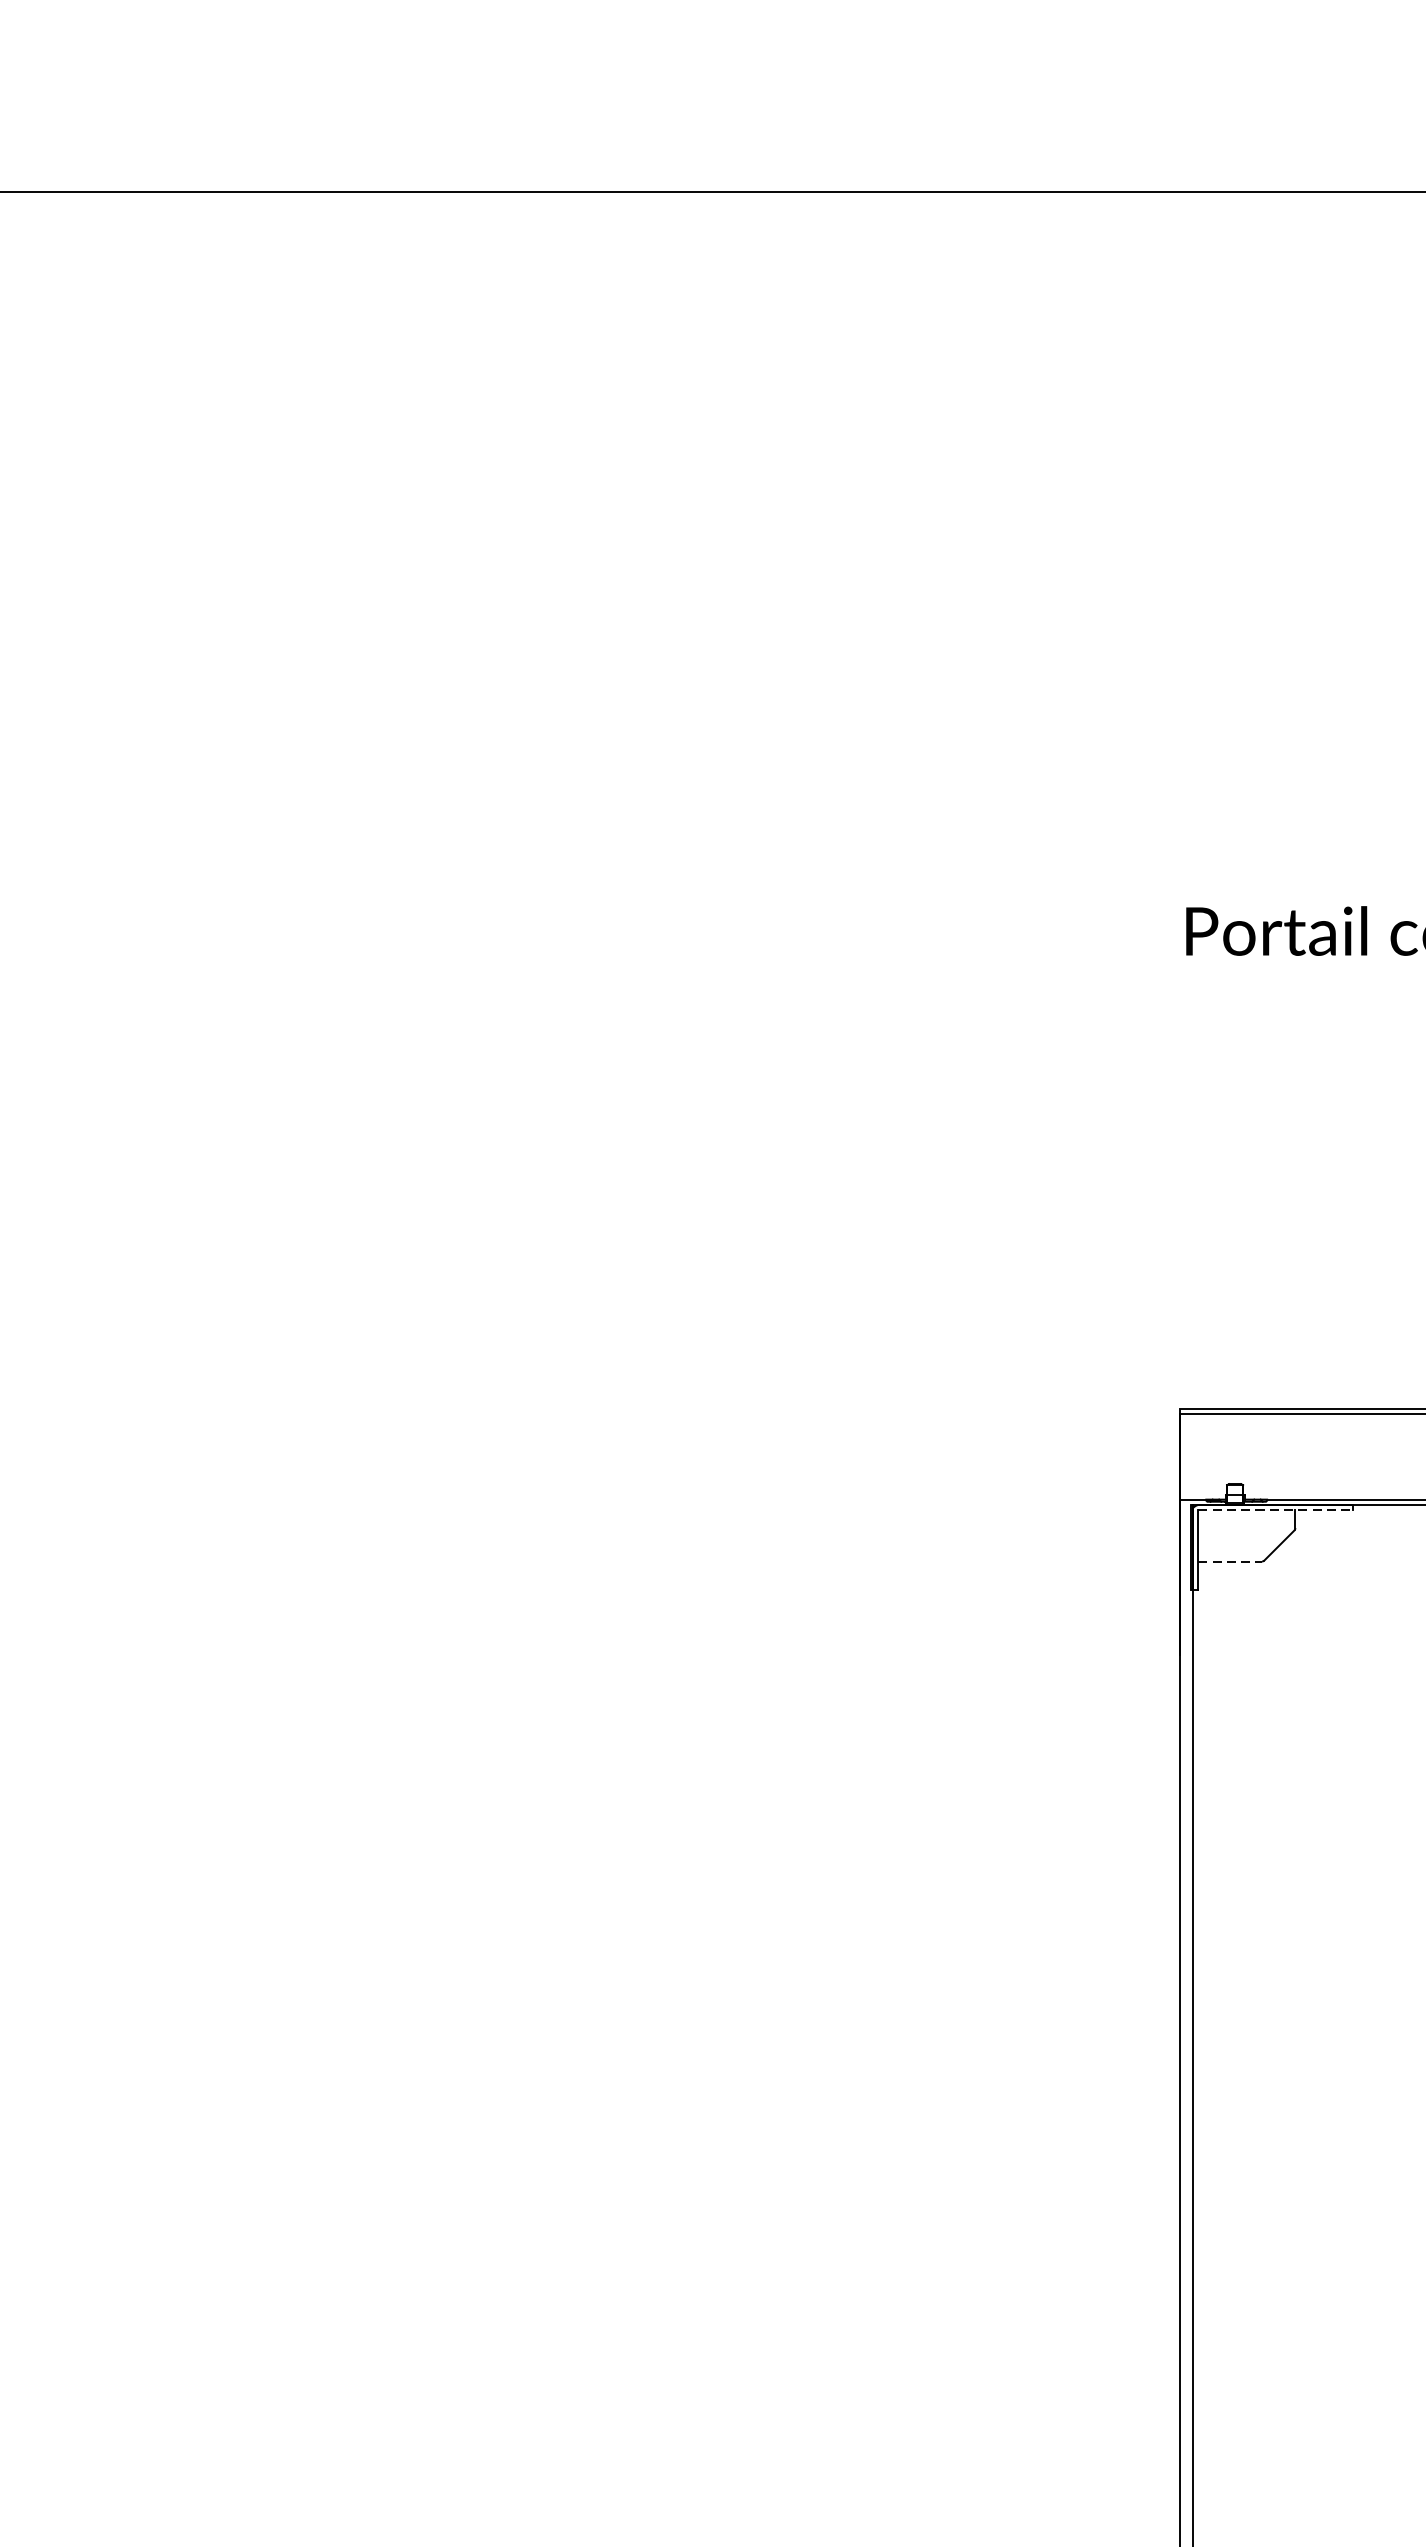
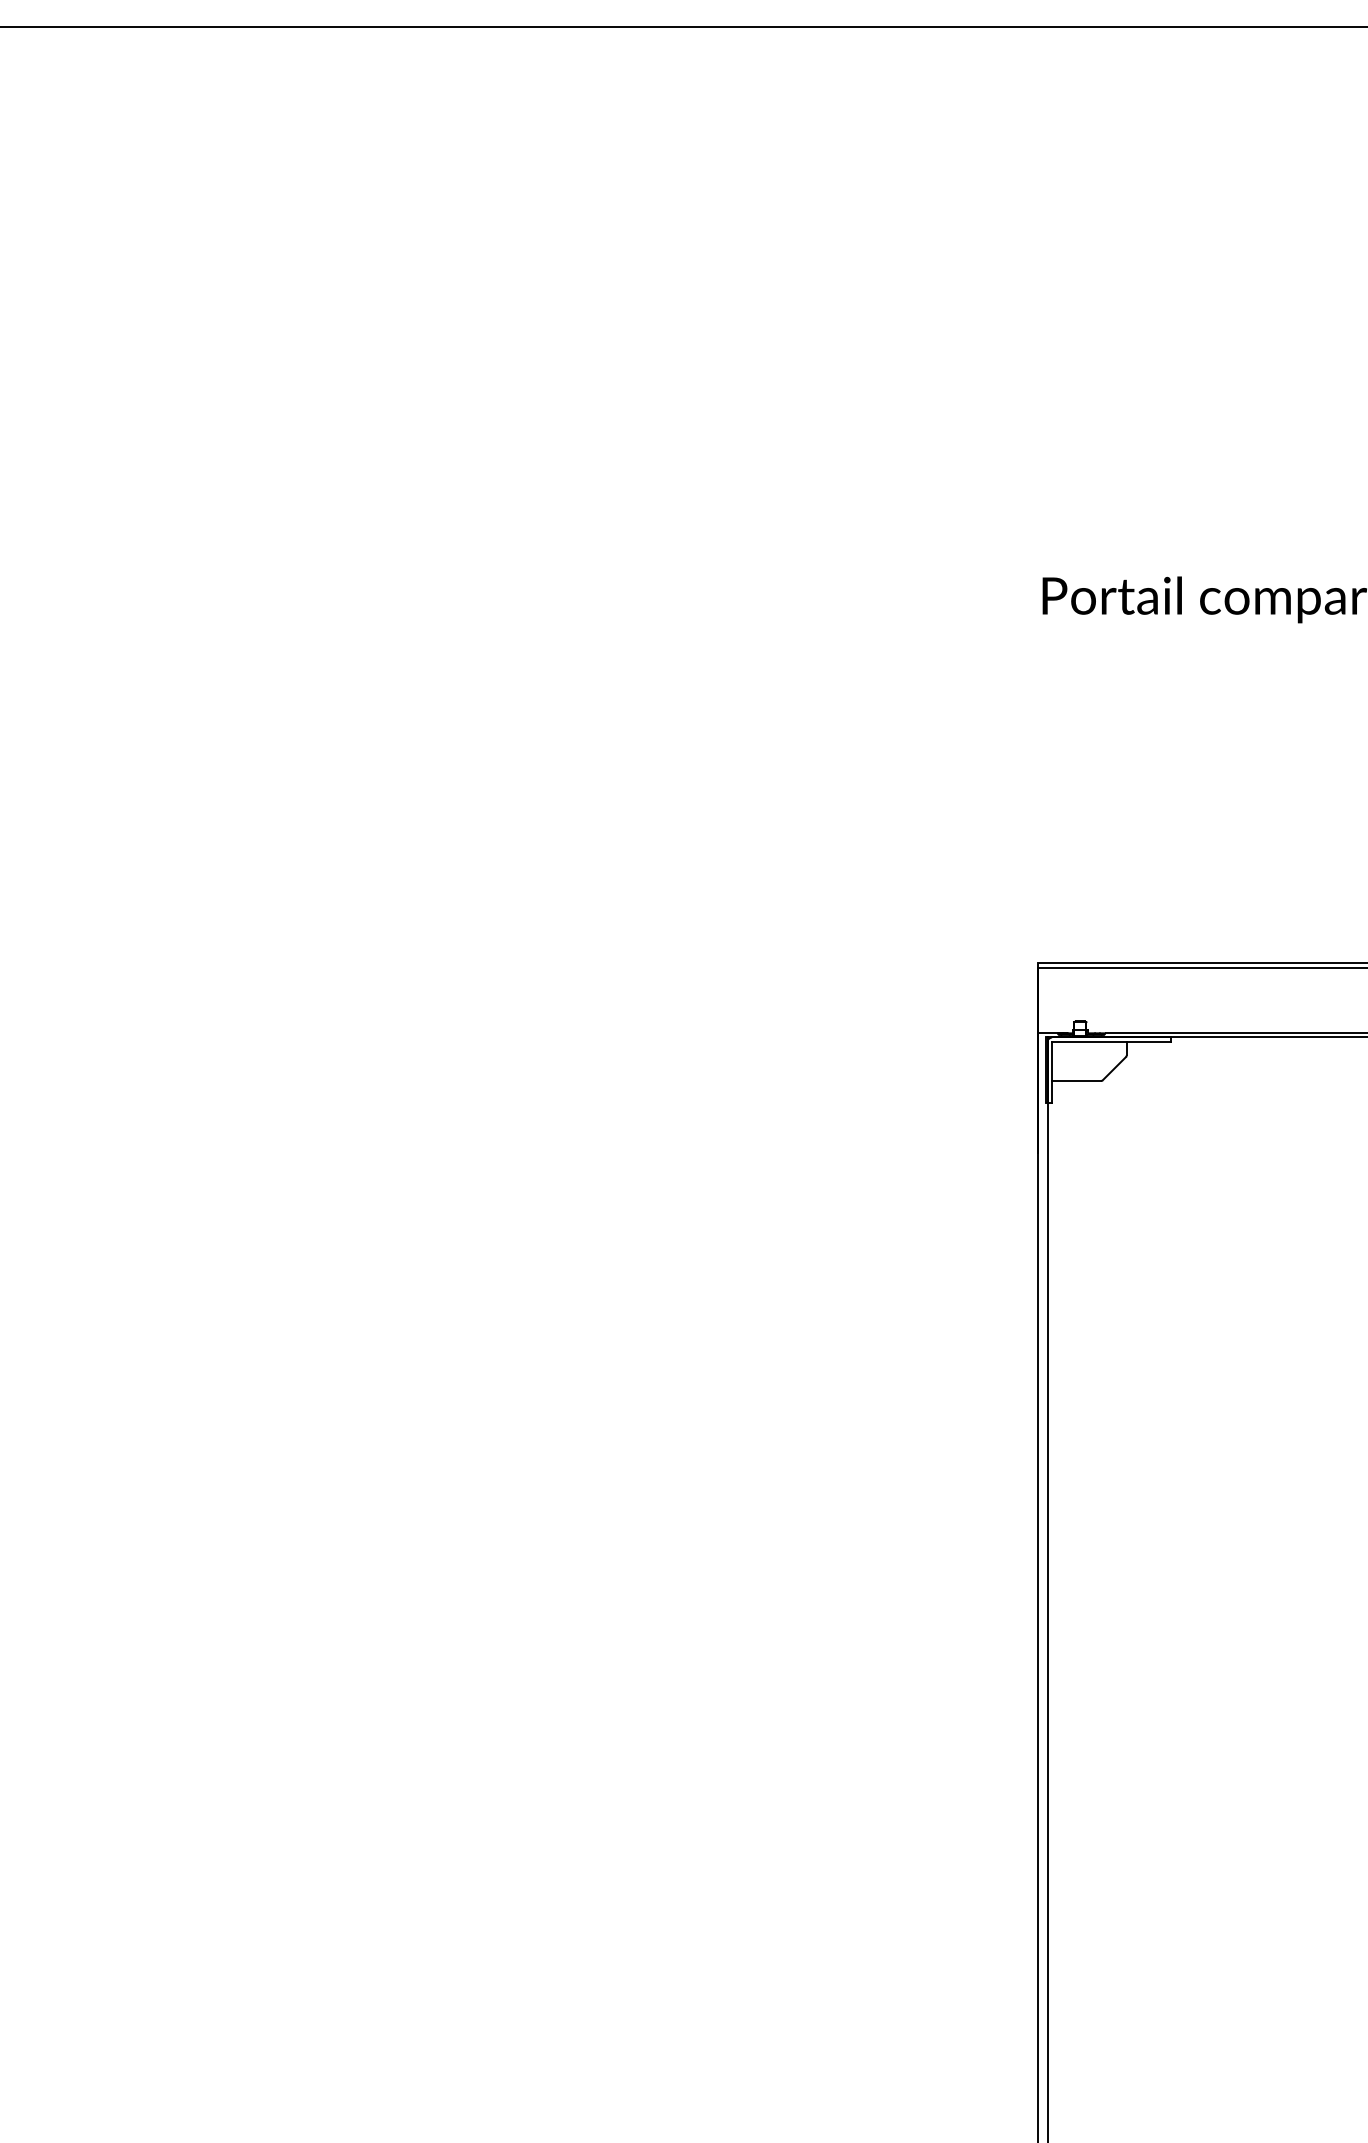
line: (1275, 1510) -> (1111, 1041), dashed -> solid
line: (1230, 1560) -> (1076, 1080), dashed -> solid

